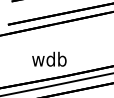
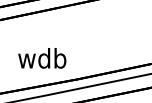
text: (49, 58) -> (42, 57), moved

